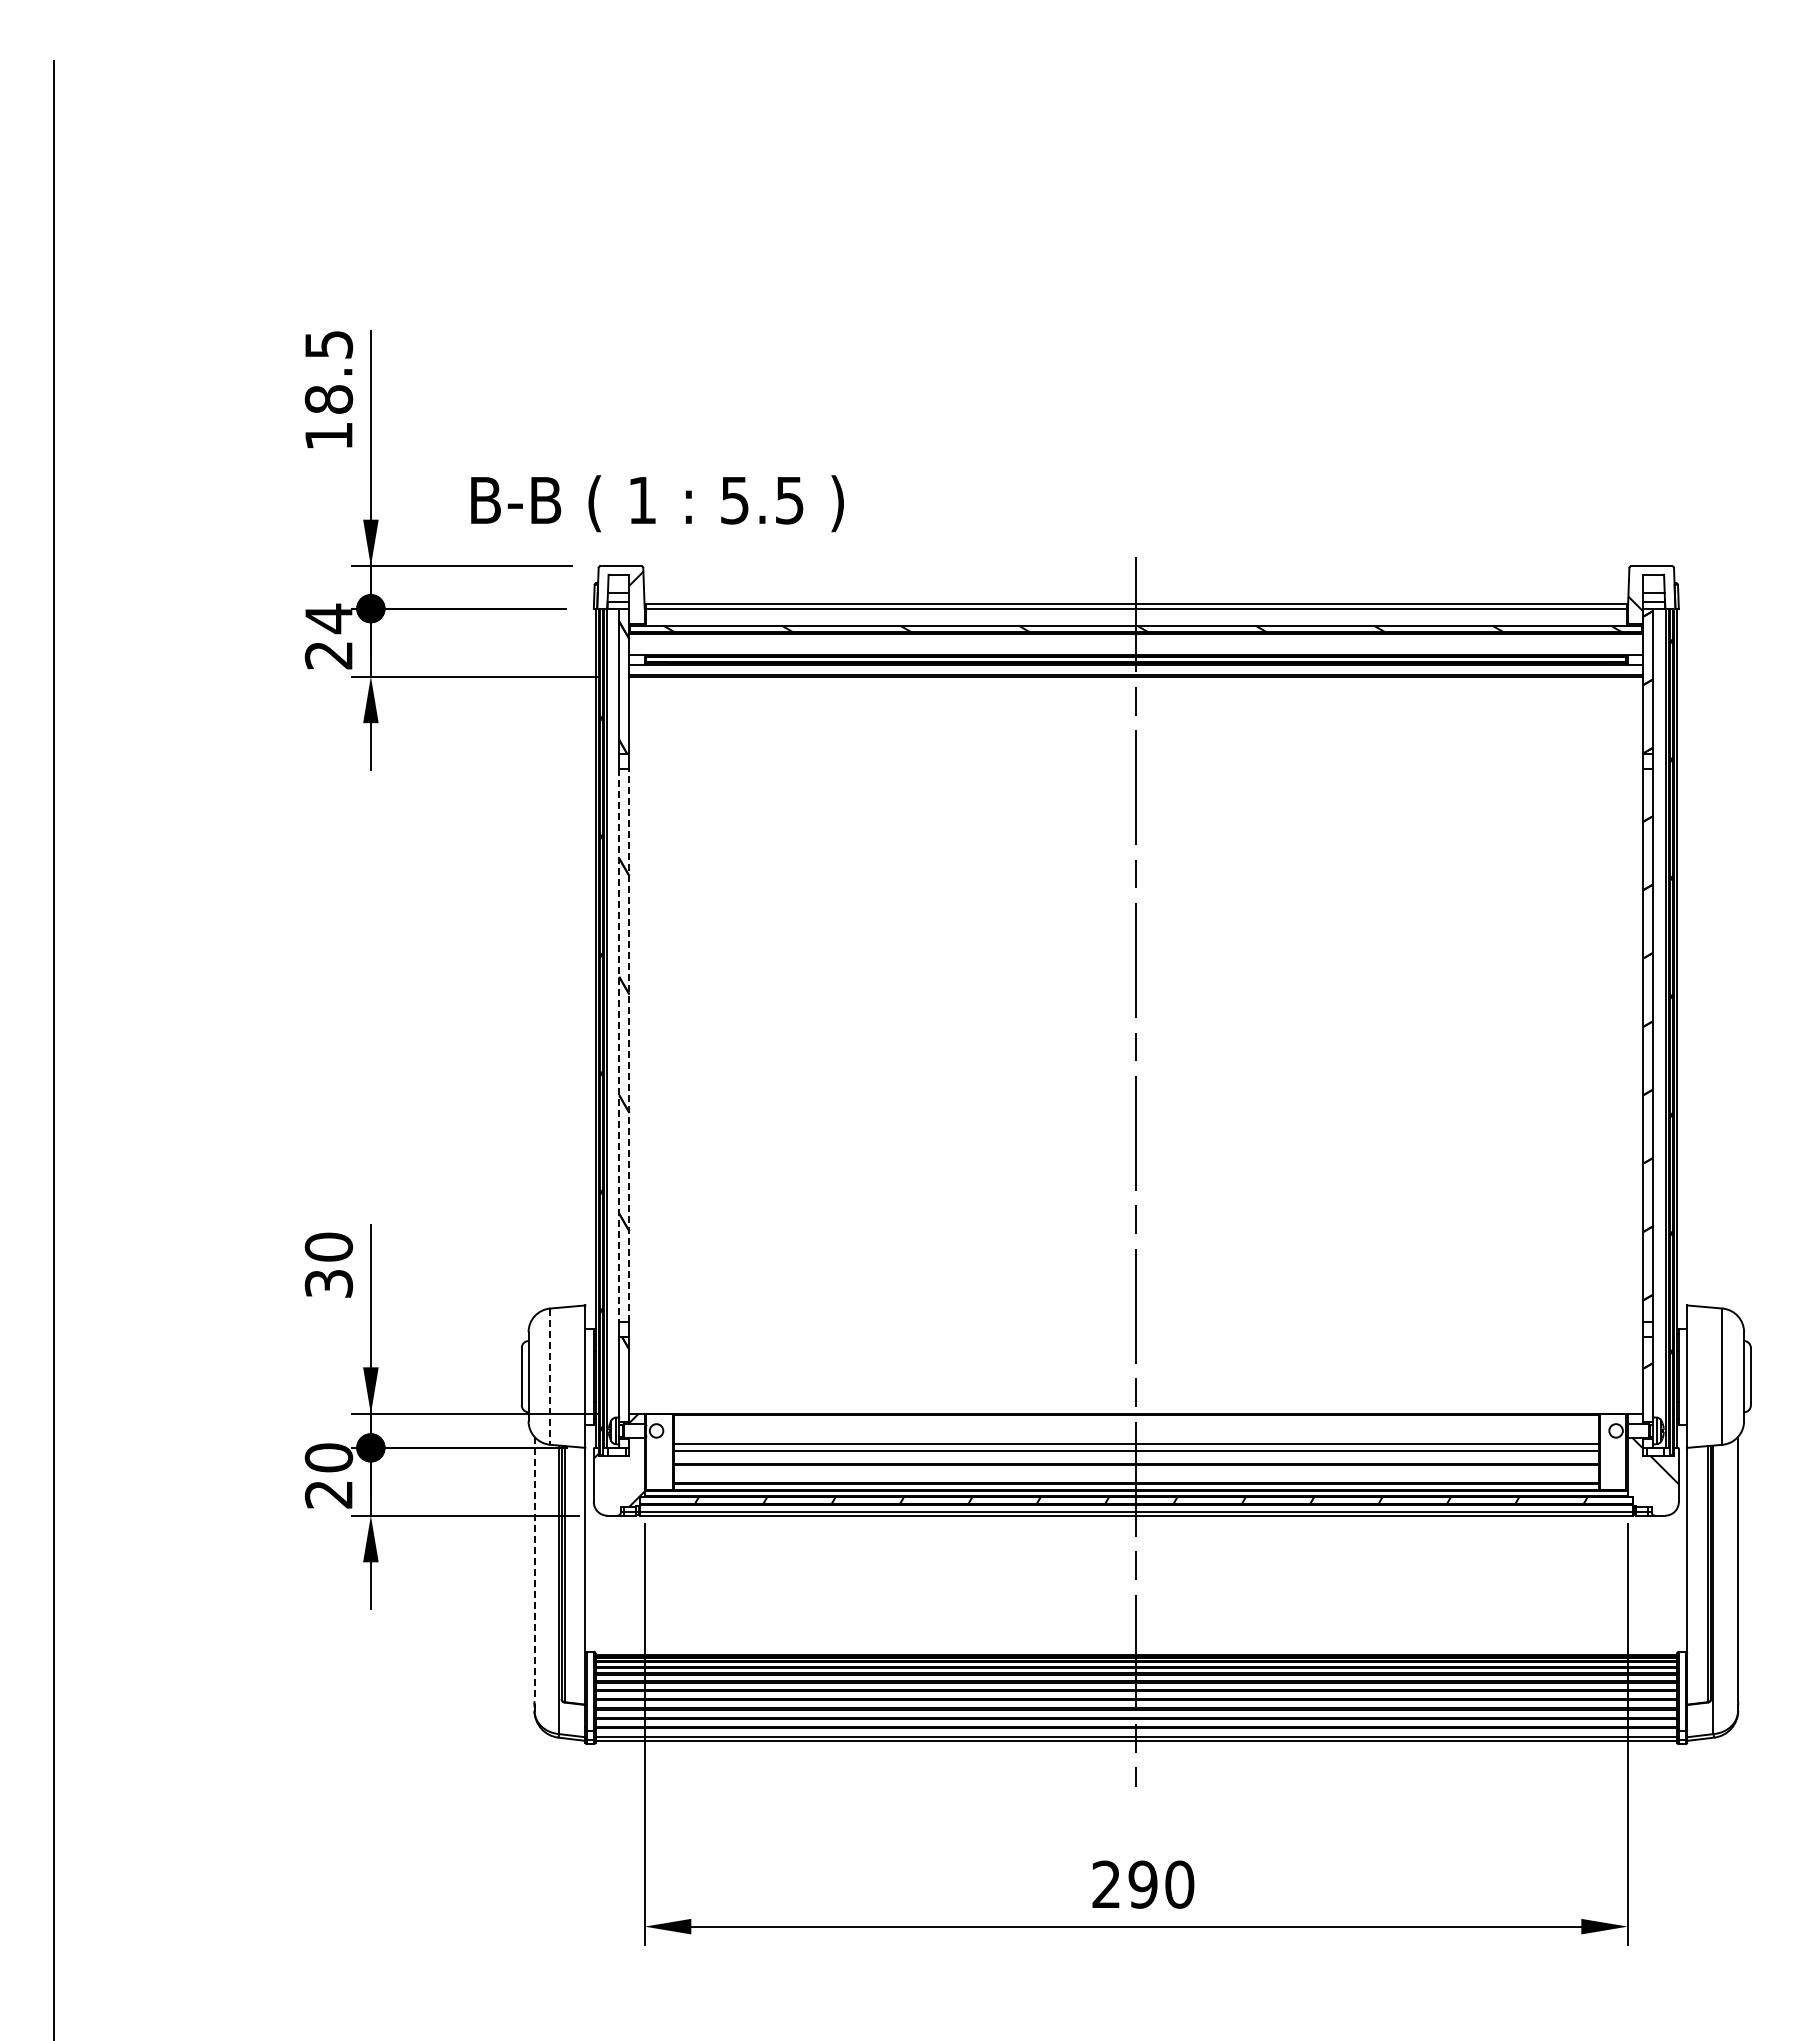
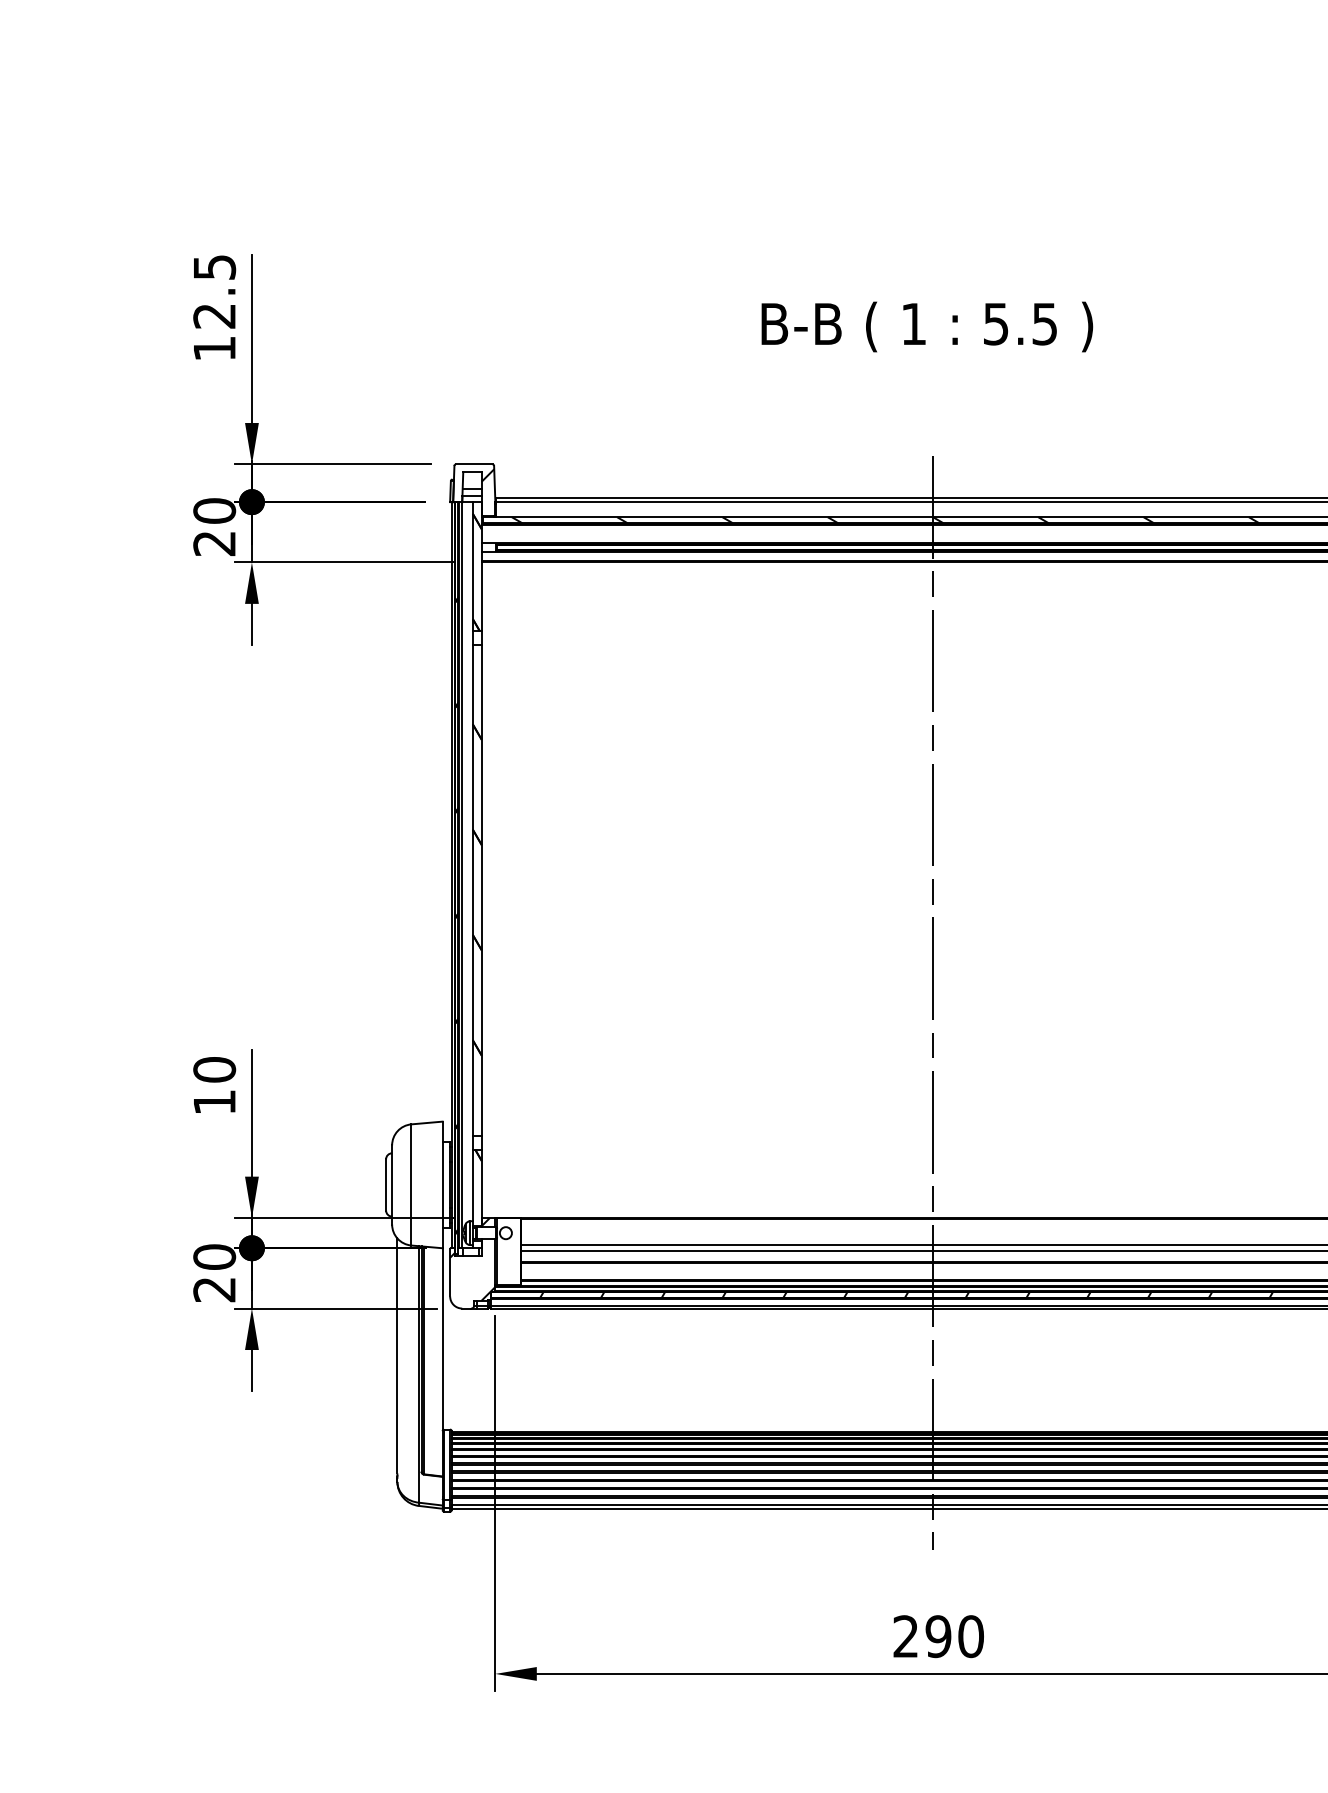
text: (328, 399) -> (214, 316), 18.5 -> 12.5
text: (657, 503) -> (927, 326), moved
text: (328, 618) -> (214, 510), 24 -> 20
line: (629, 1044) -> (481, 889), dashed -> solid
line: (619, 1045) -> (472, 890), dashed -> solid
text: (328, 1283) -> (214, 1102), 30 -> 10
line: (550, 1377) -> (411, 1185), dashed -> solid
line: (534, 1569) -> (397, 1356), dashed -> solid

